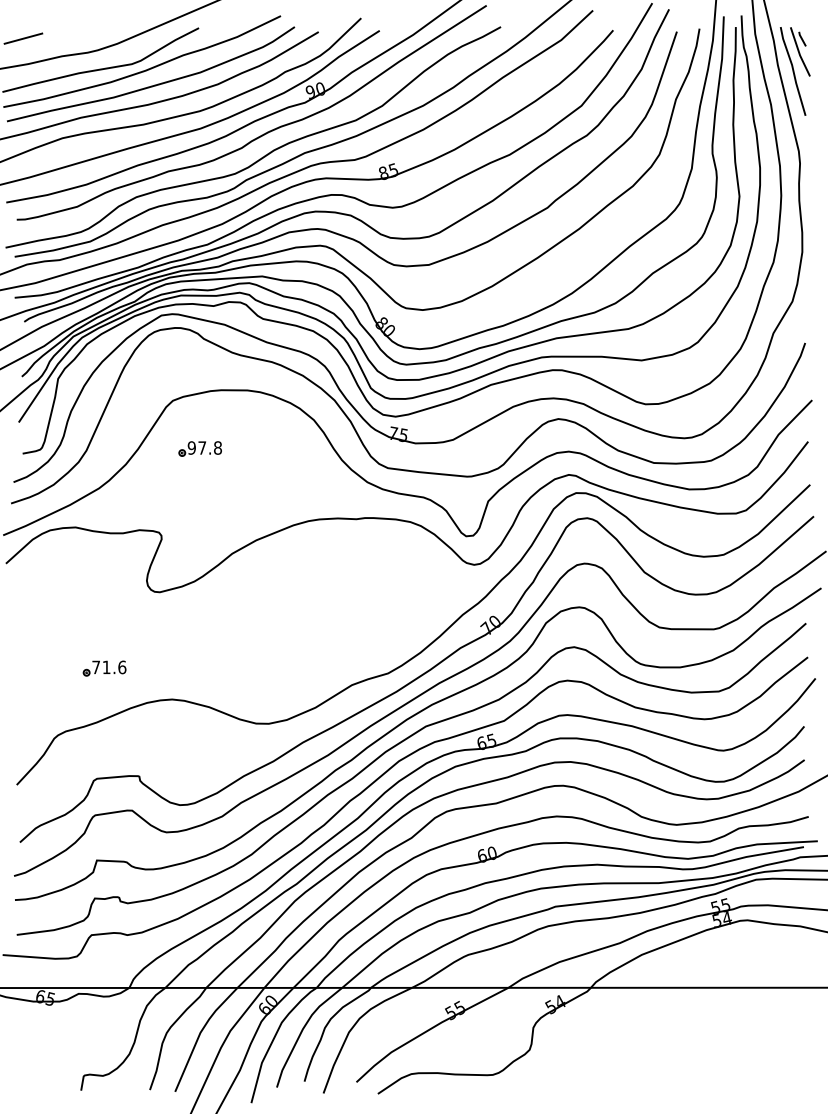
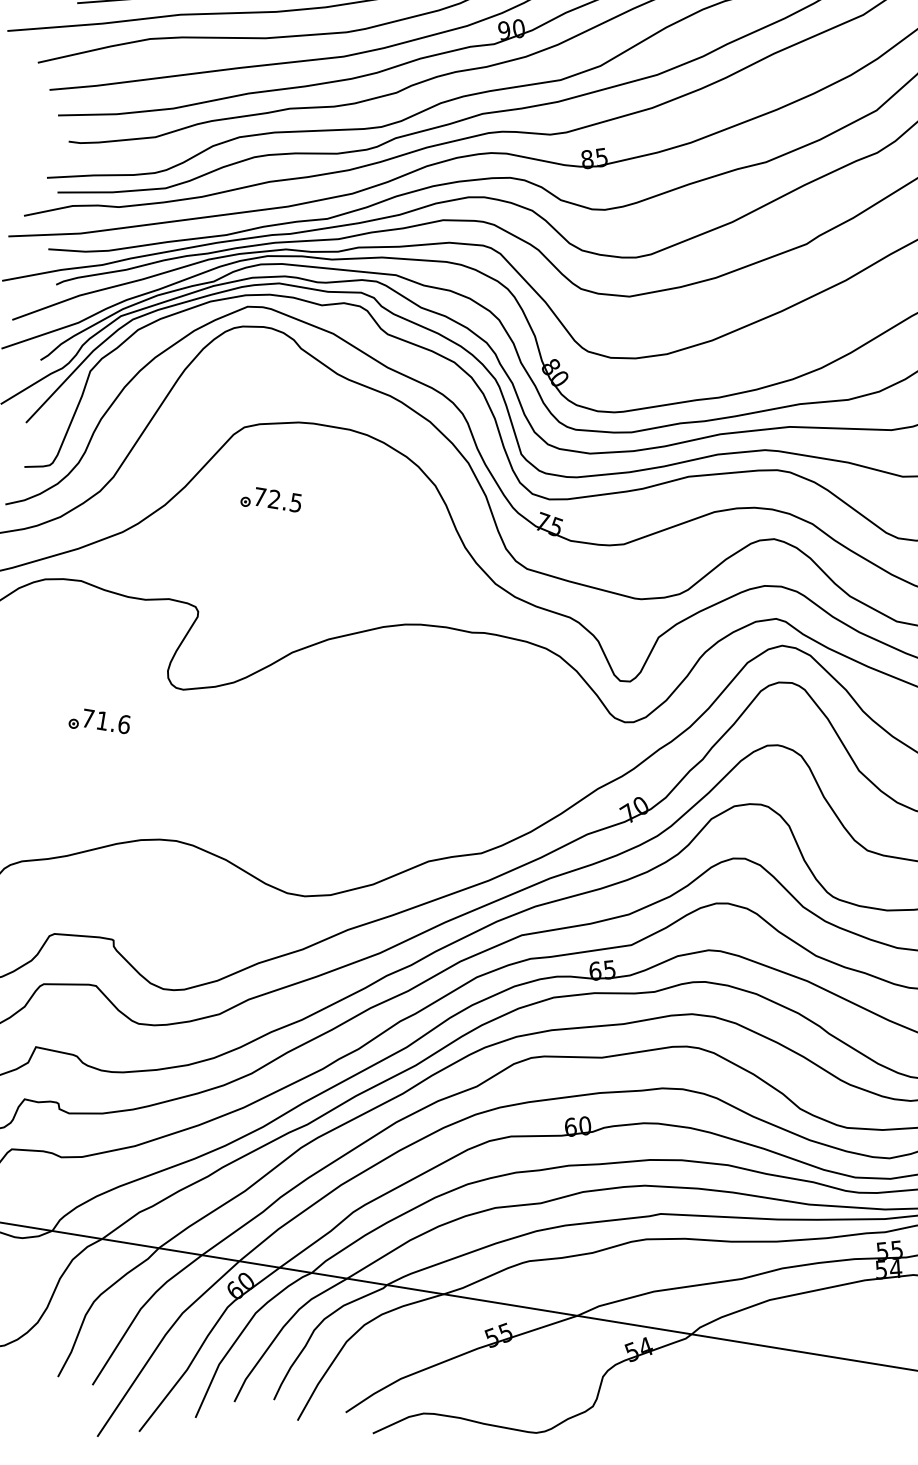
text: (204, 447) -> (277, 499), 97.8 -> 72.5
part: (104, 668) -> (99, 721), moved

